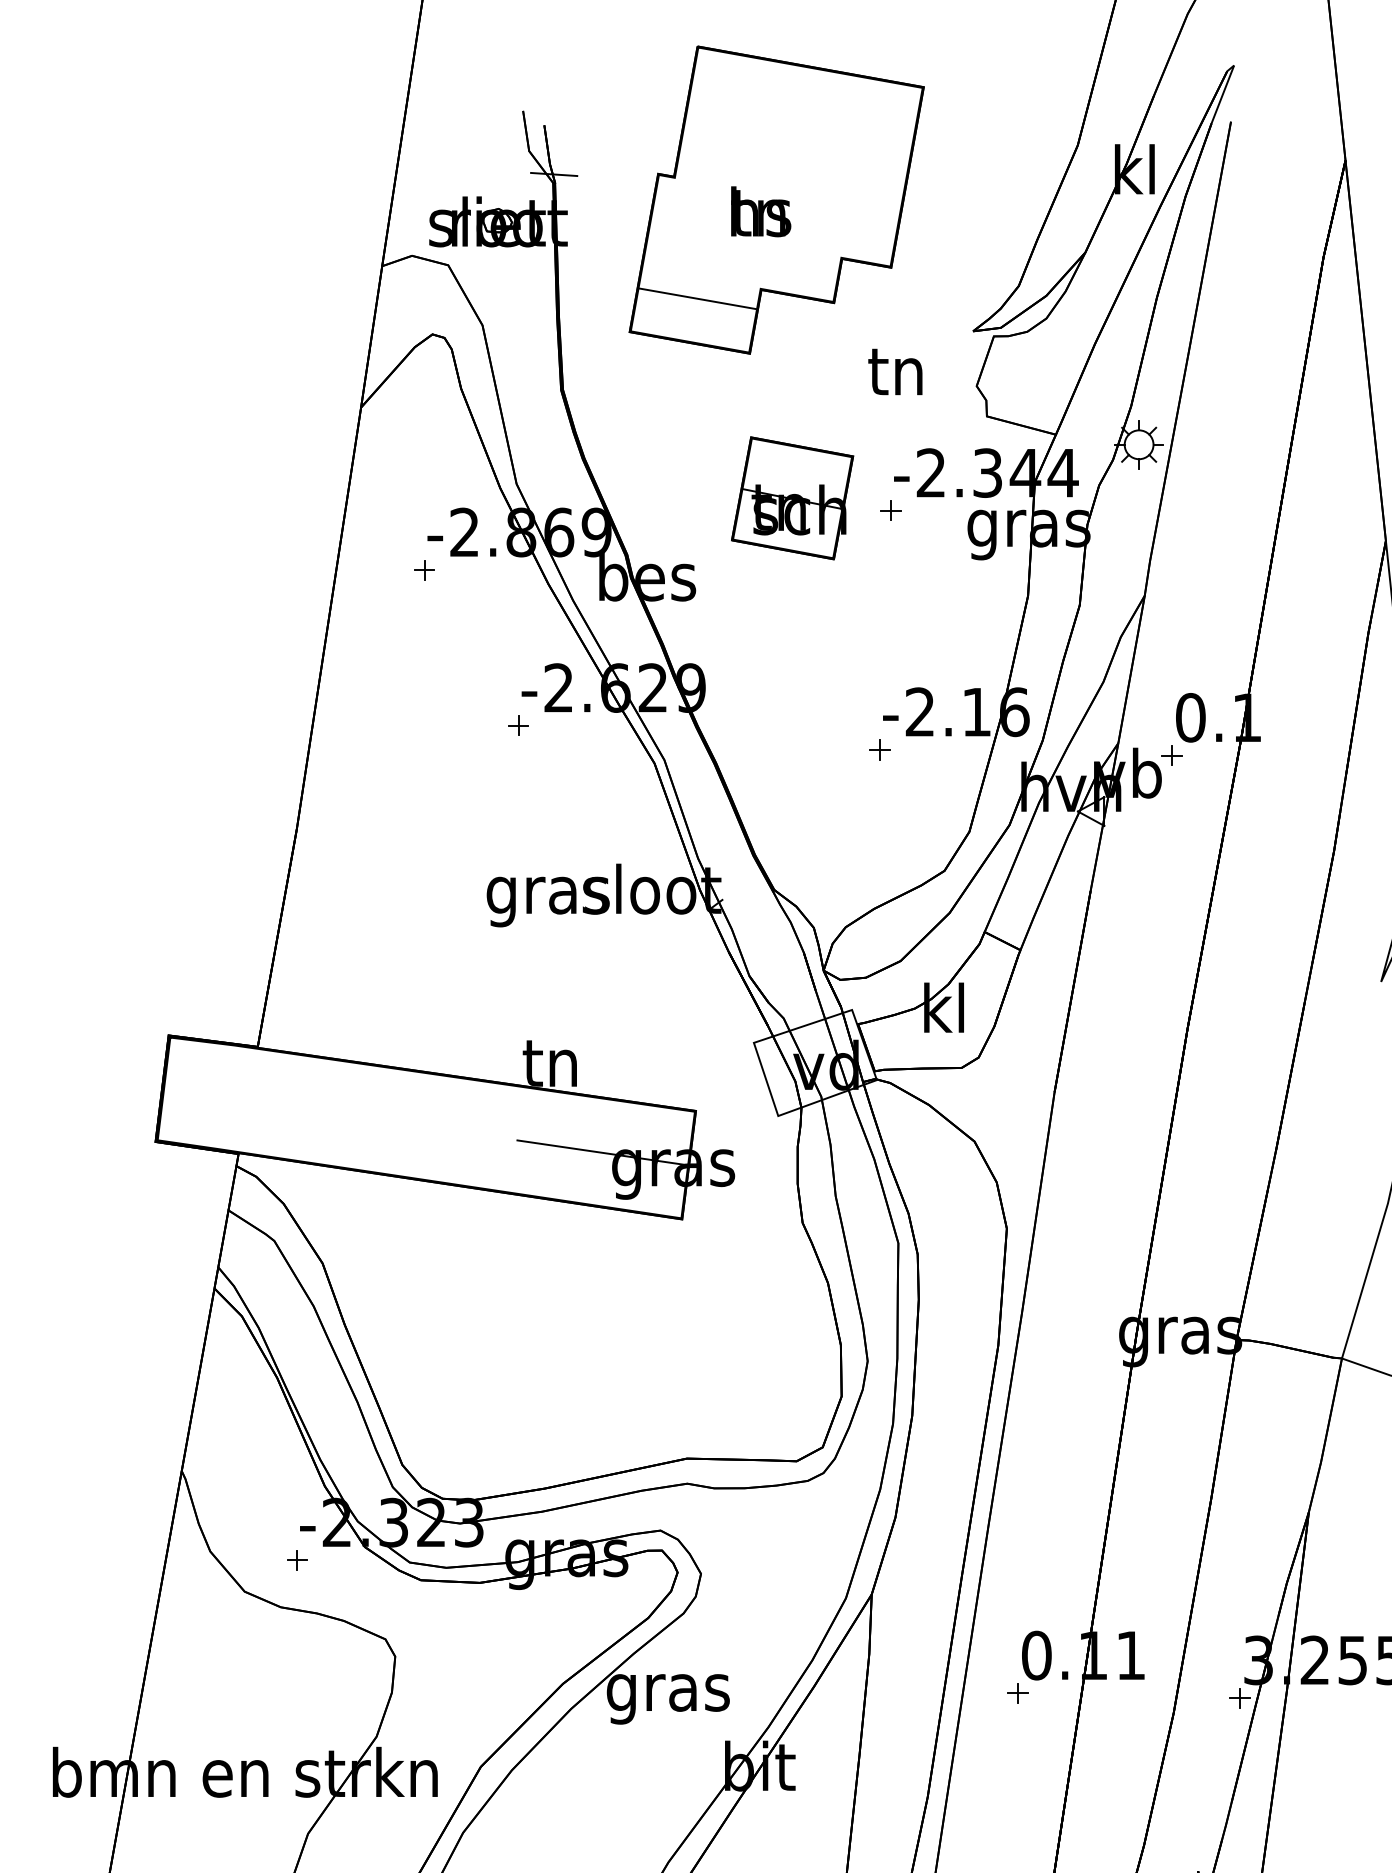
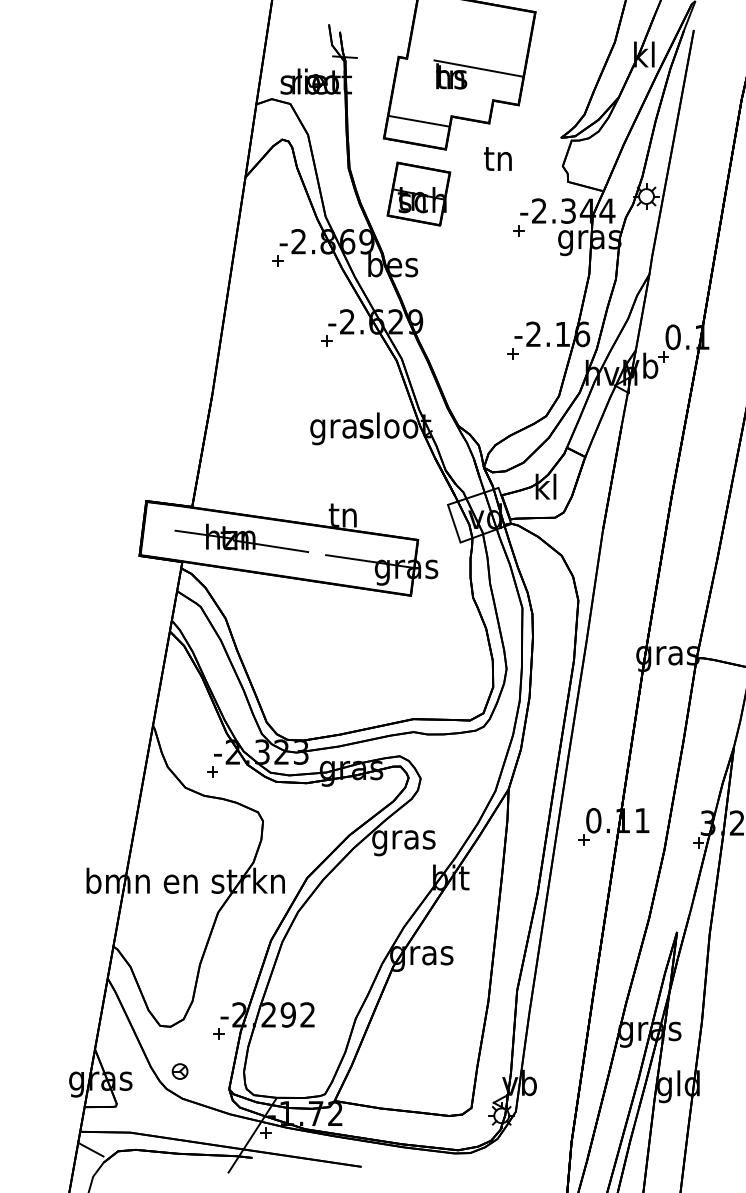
line: (813, 196) -> (478, 68), added
text: (894, 370) -> (497, 158), moved
part: (791, 497) -> (418, 193), moved
part: (353, 1106) -> (241, 537), added

